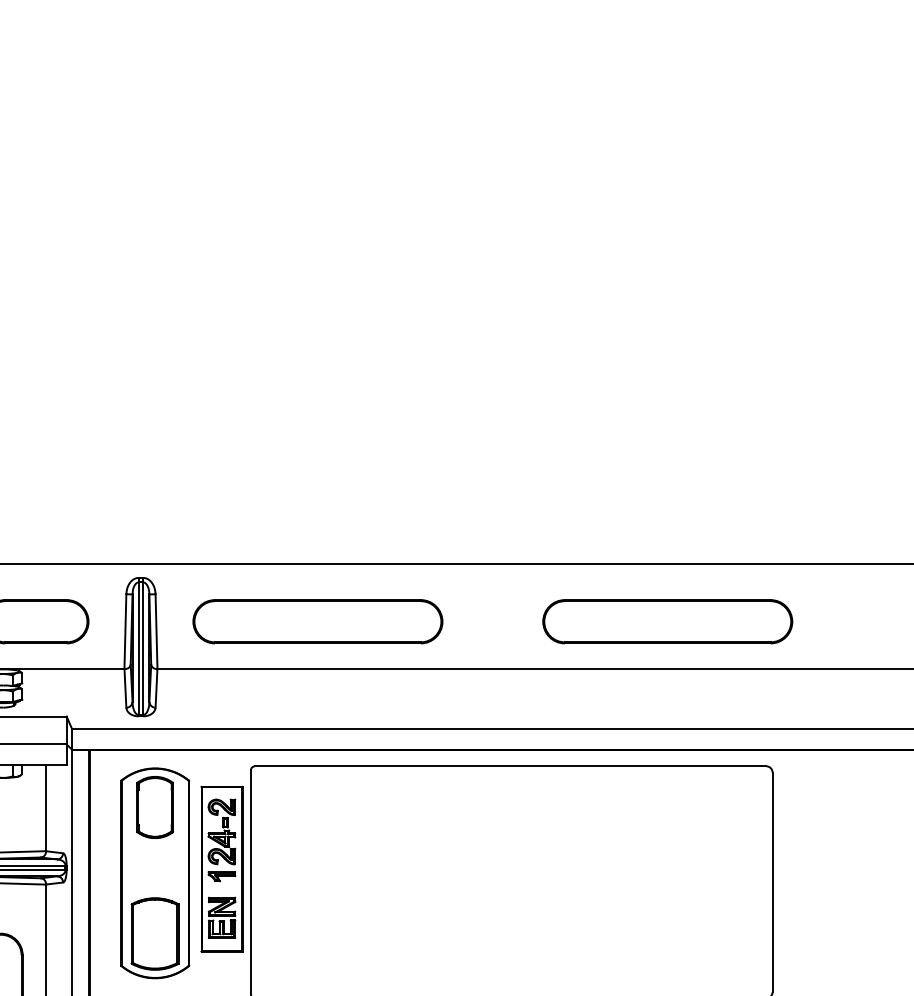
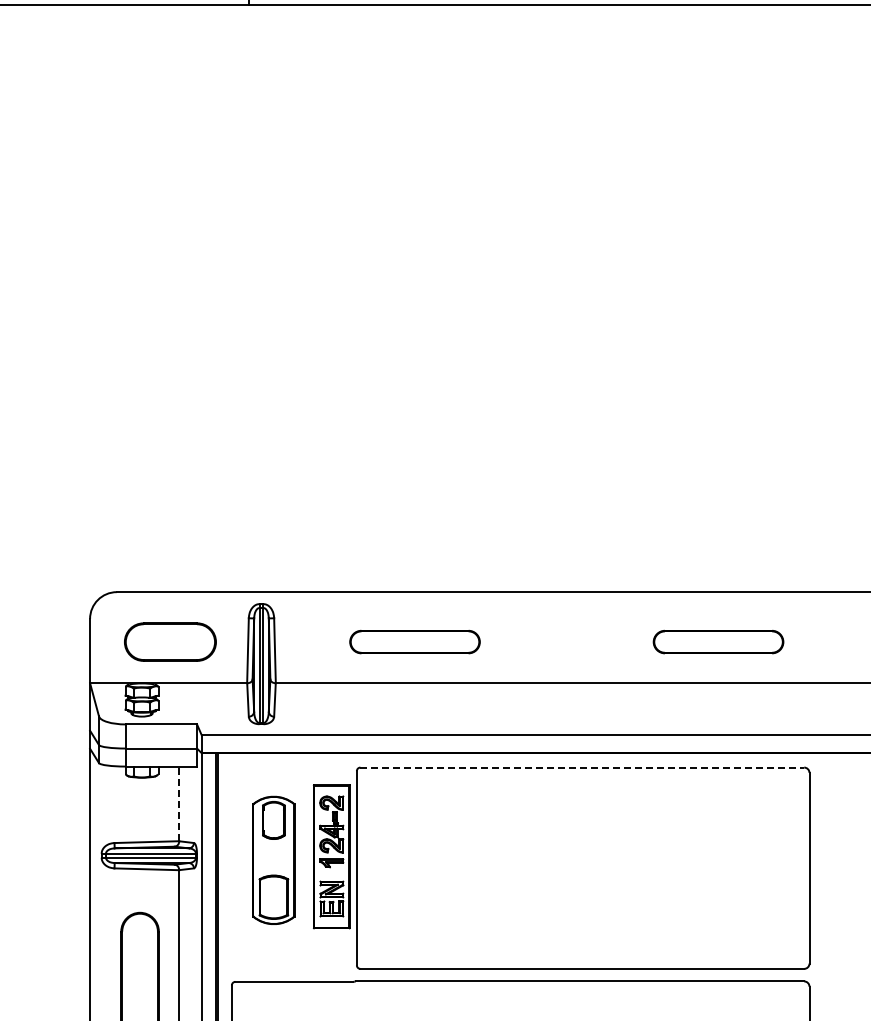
part: (317, 621) -> (414, 641), size x0.6
part: (667, 621) -> (718, 641), size x0.6
line: (510, 766) -> (582, 767), solid -> dashed
line: (46, 807) -> (179, 803), solid -> dashed
part: (154, 873) -> (273, 860), size x0.7

